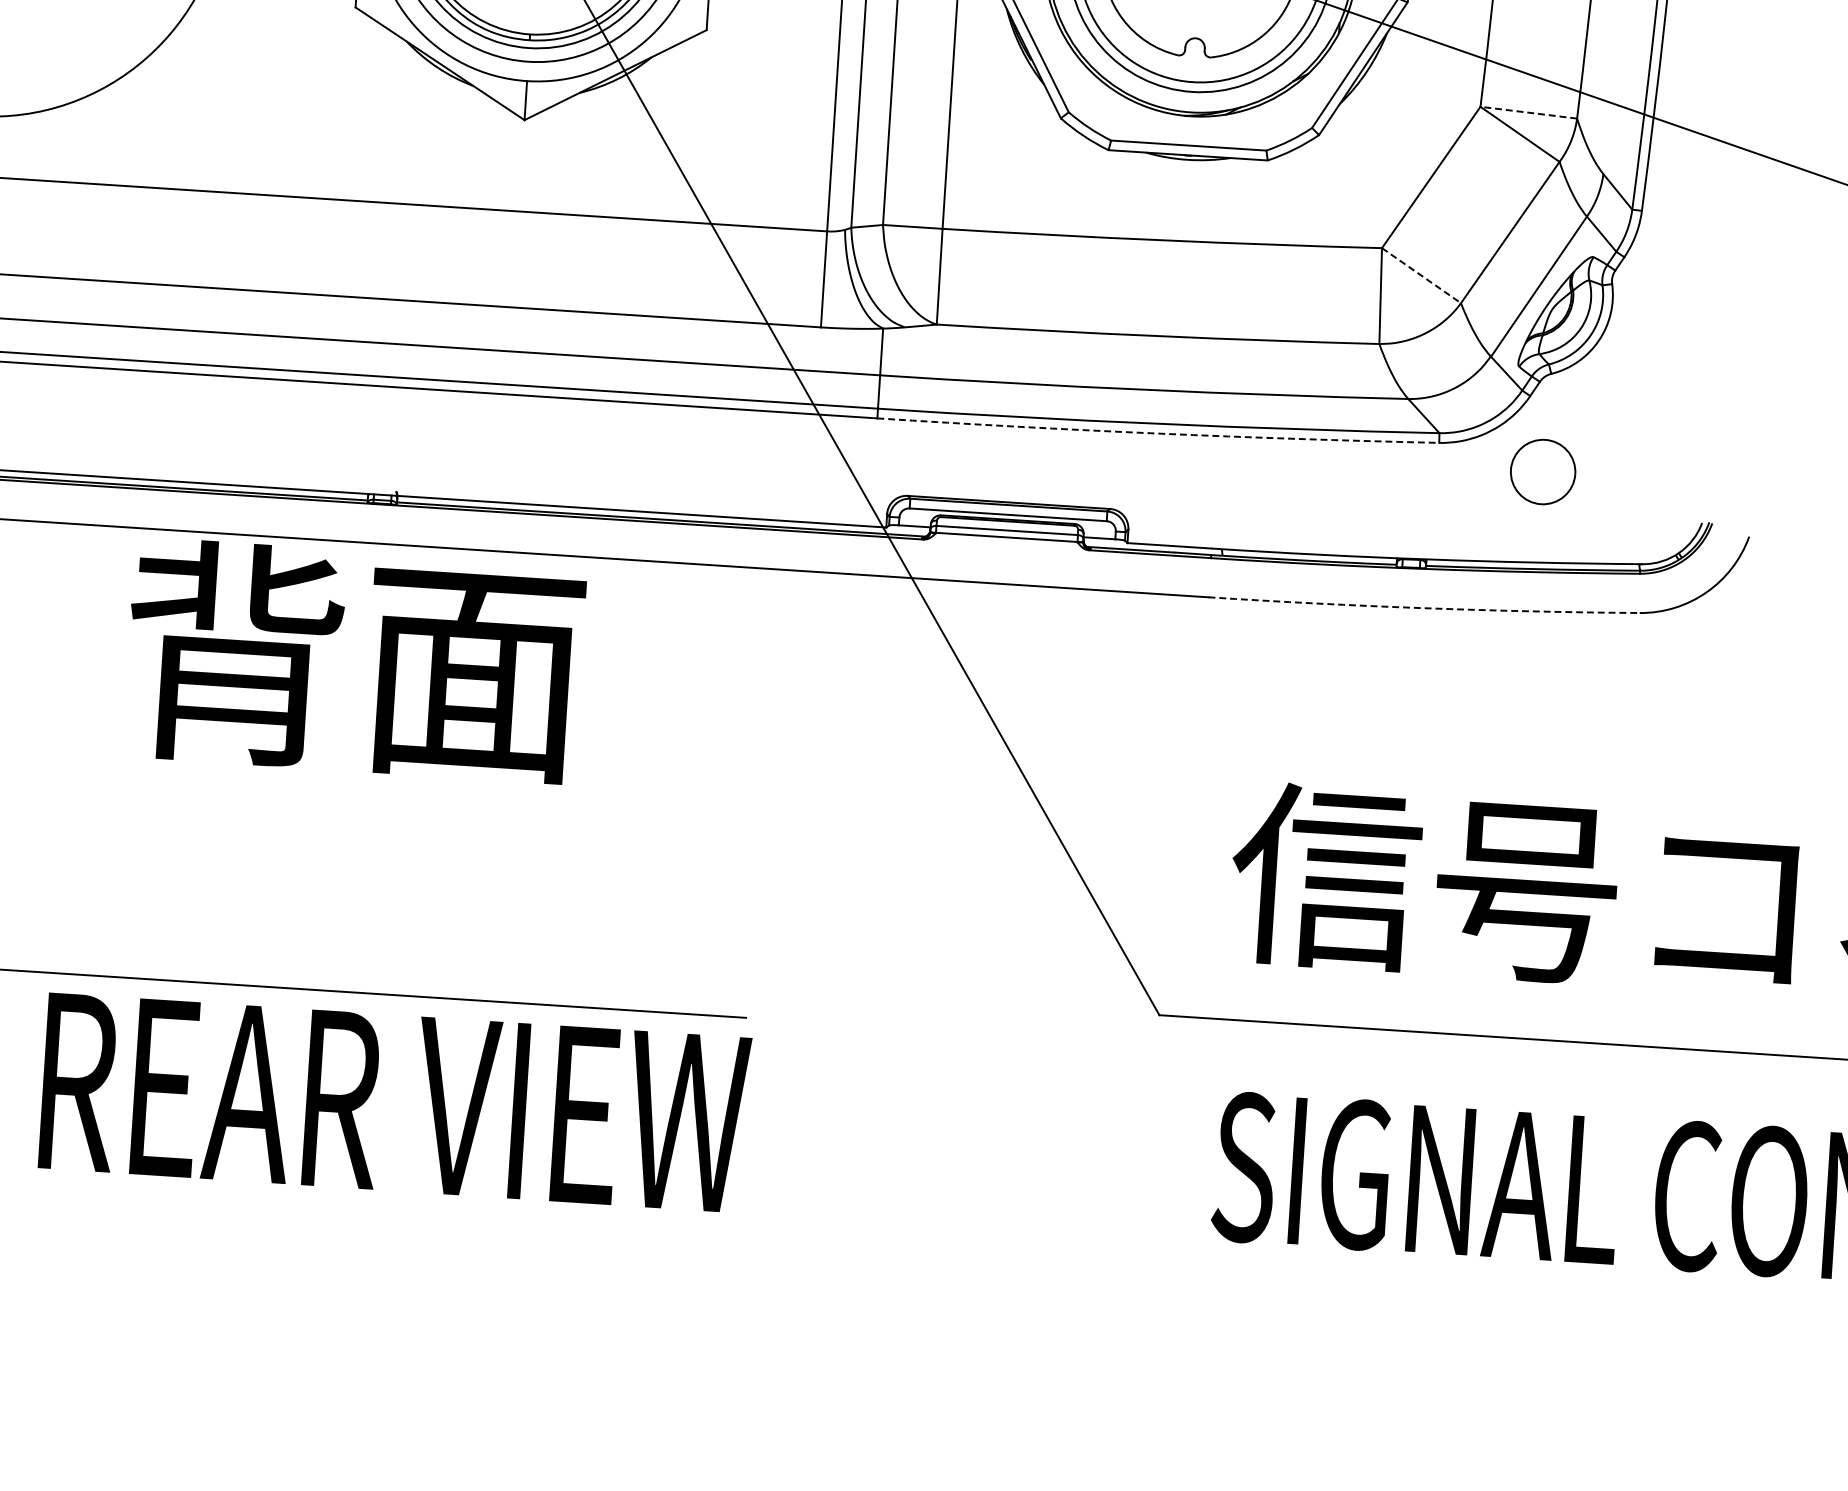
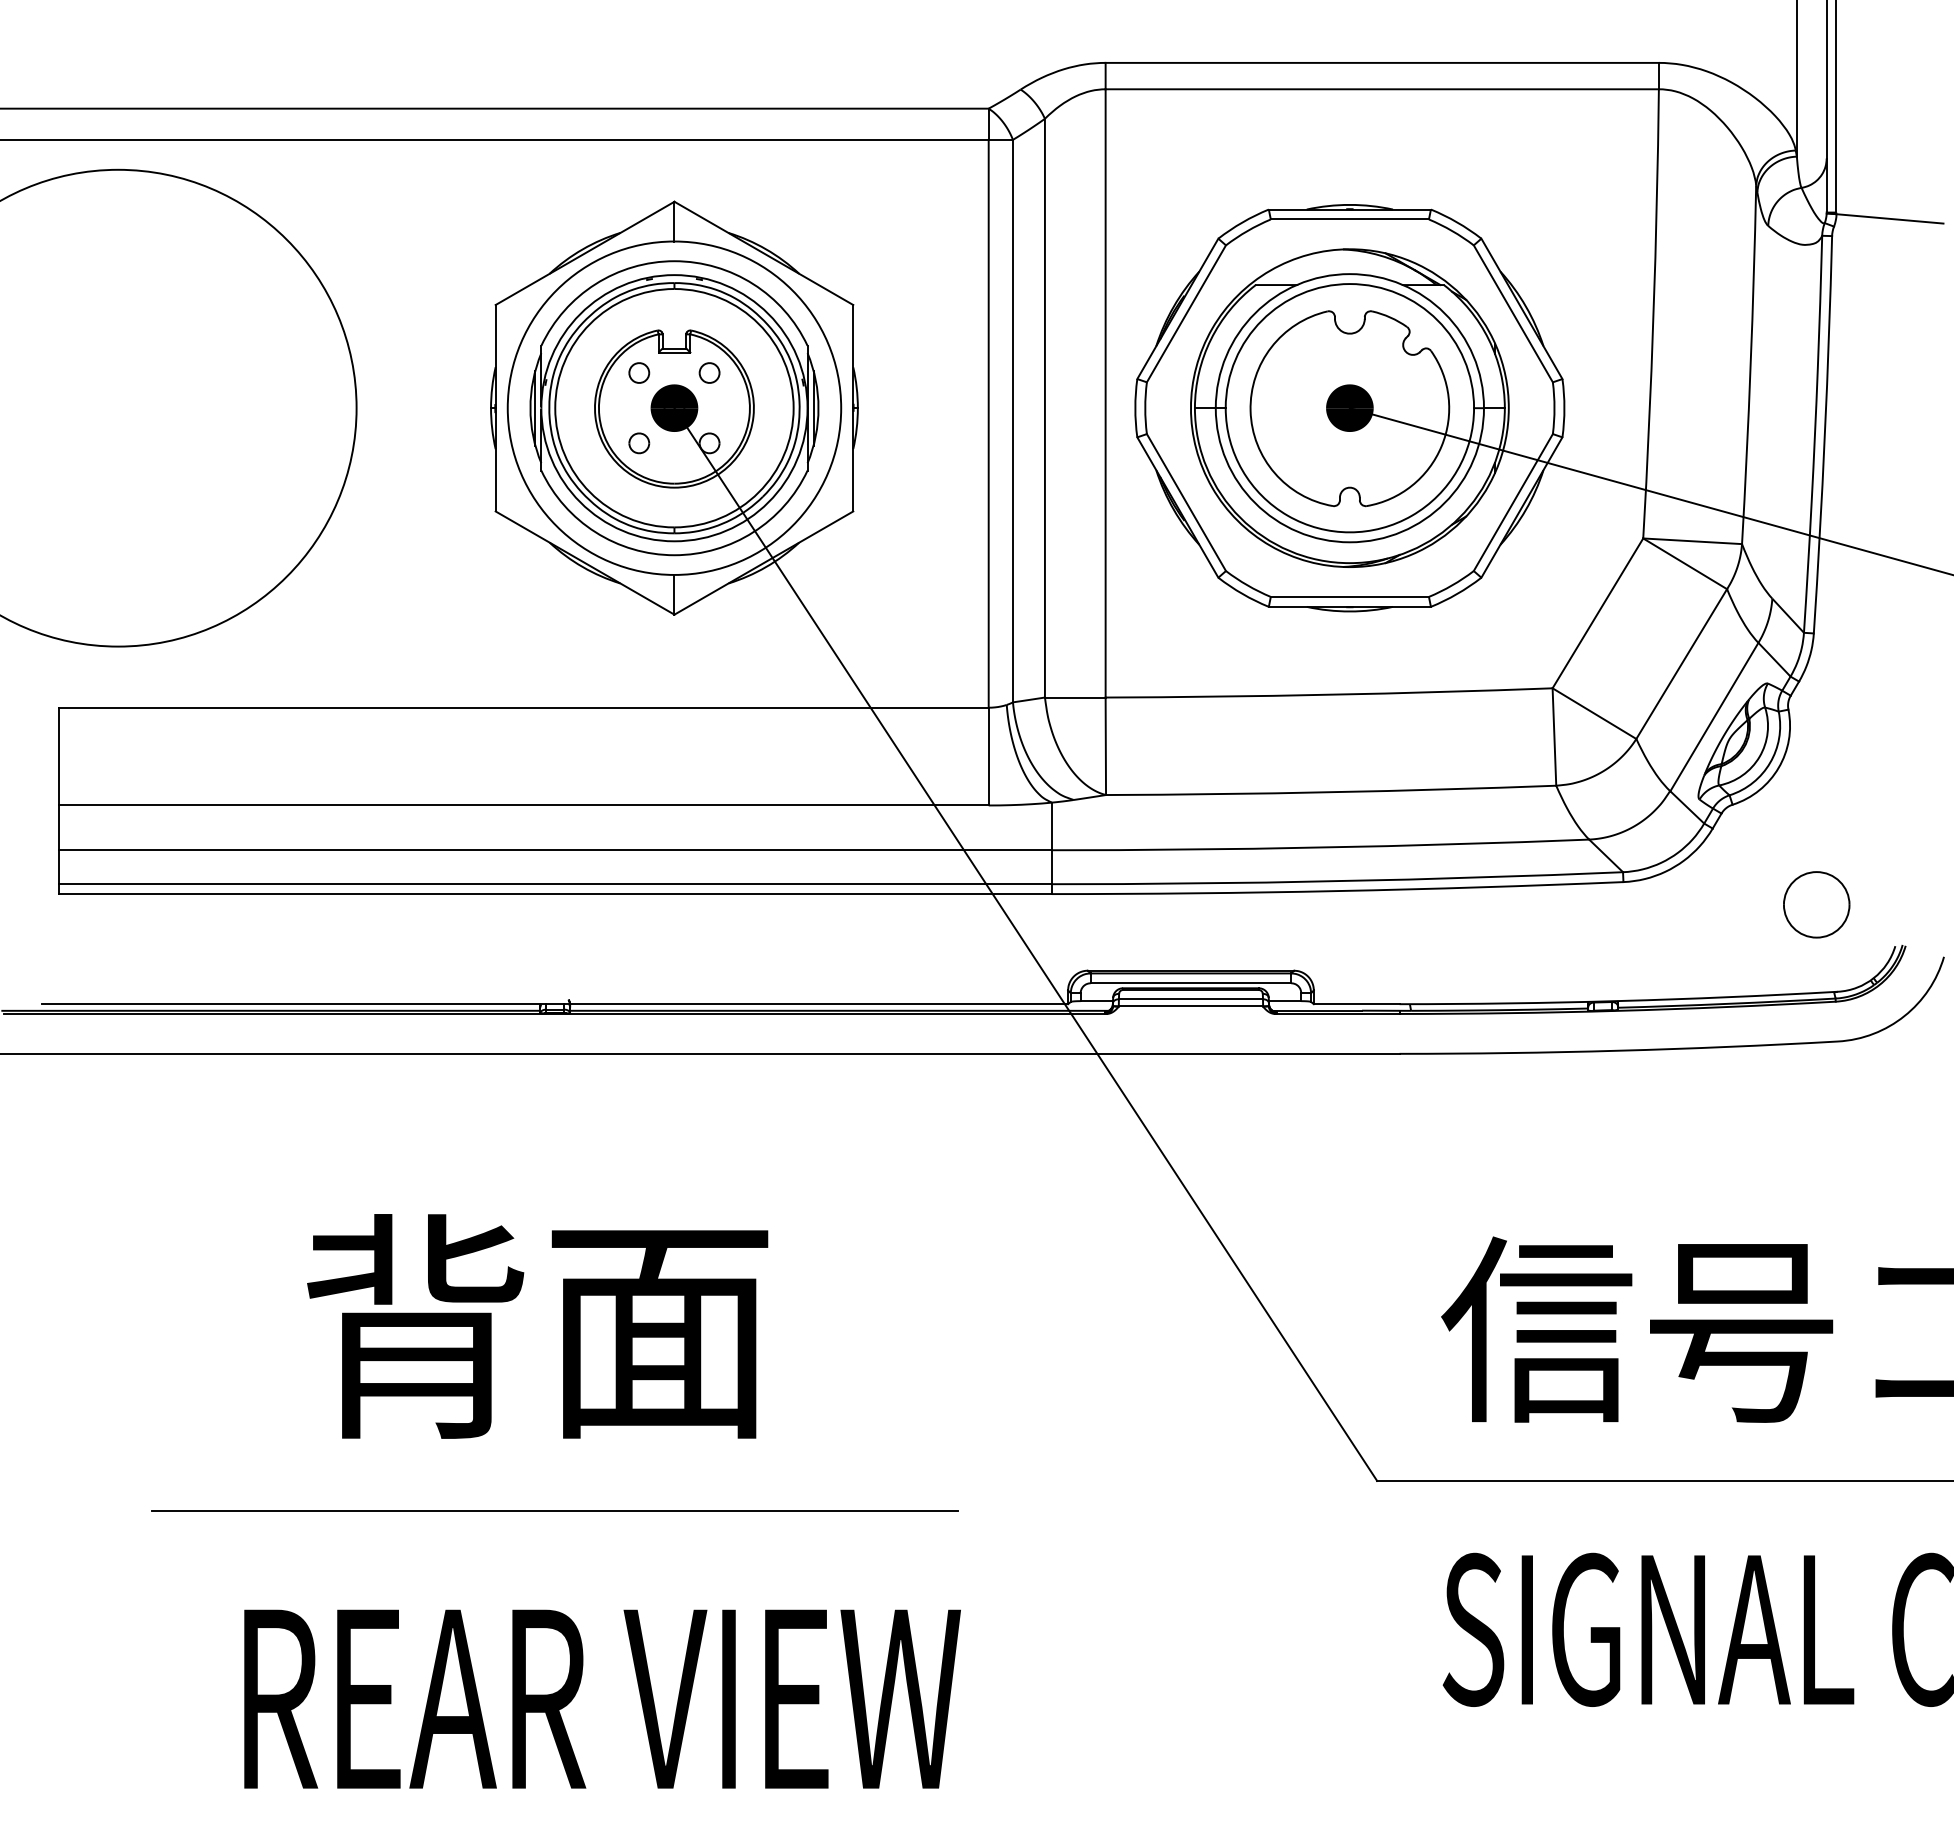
line: (1528, 112) -> (1692, 541), dashed -> solid
line: (1421, 275) -> (1594, 713), dashed -> solid
arc: (1157, 433) -> (1337, 891), dashed -> solid
part: (1542, 471) -> (1816, 904), moved
arc: (1423, 607) -> (1618, 1050), dashed -> solid
text: (354, 661) -> (537, 1326), moved
text: (395, 1102) -> (602, 1698), moved

